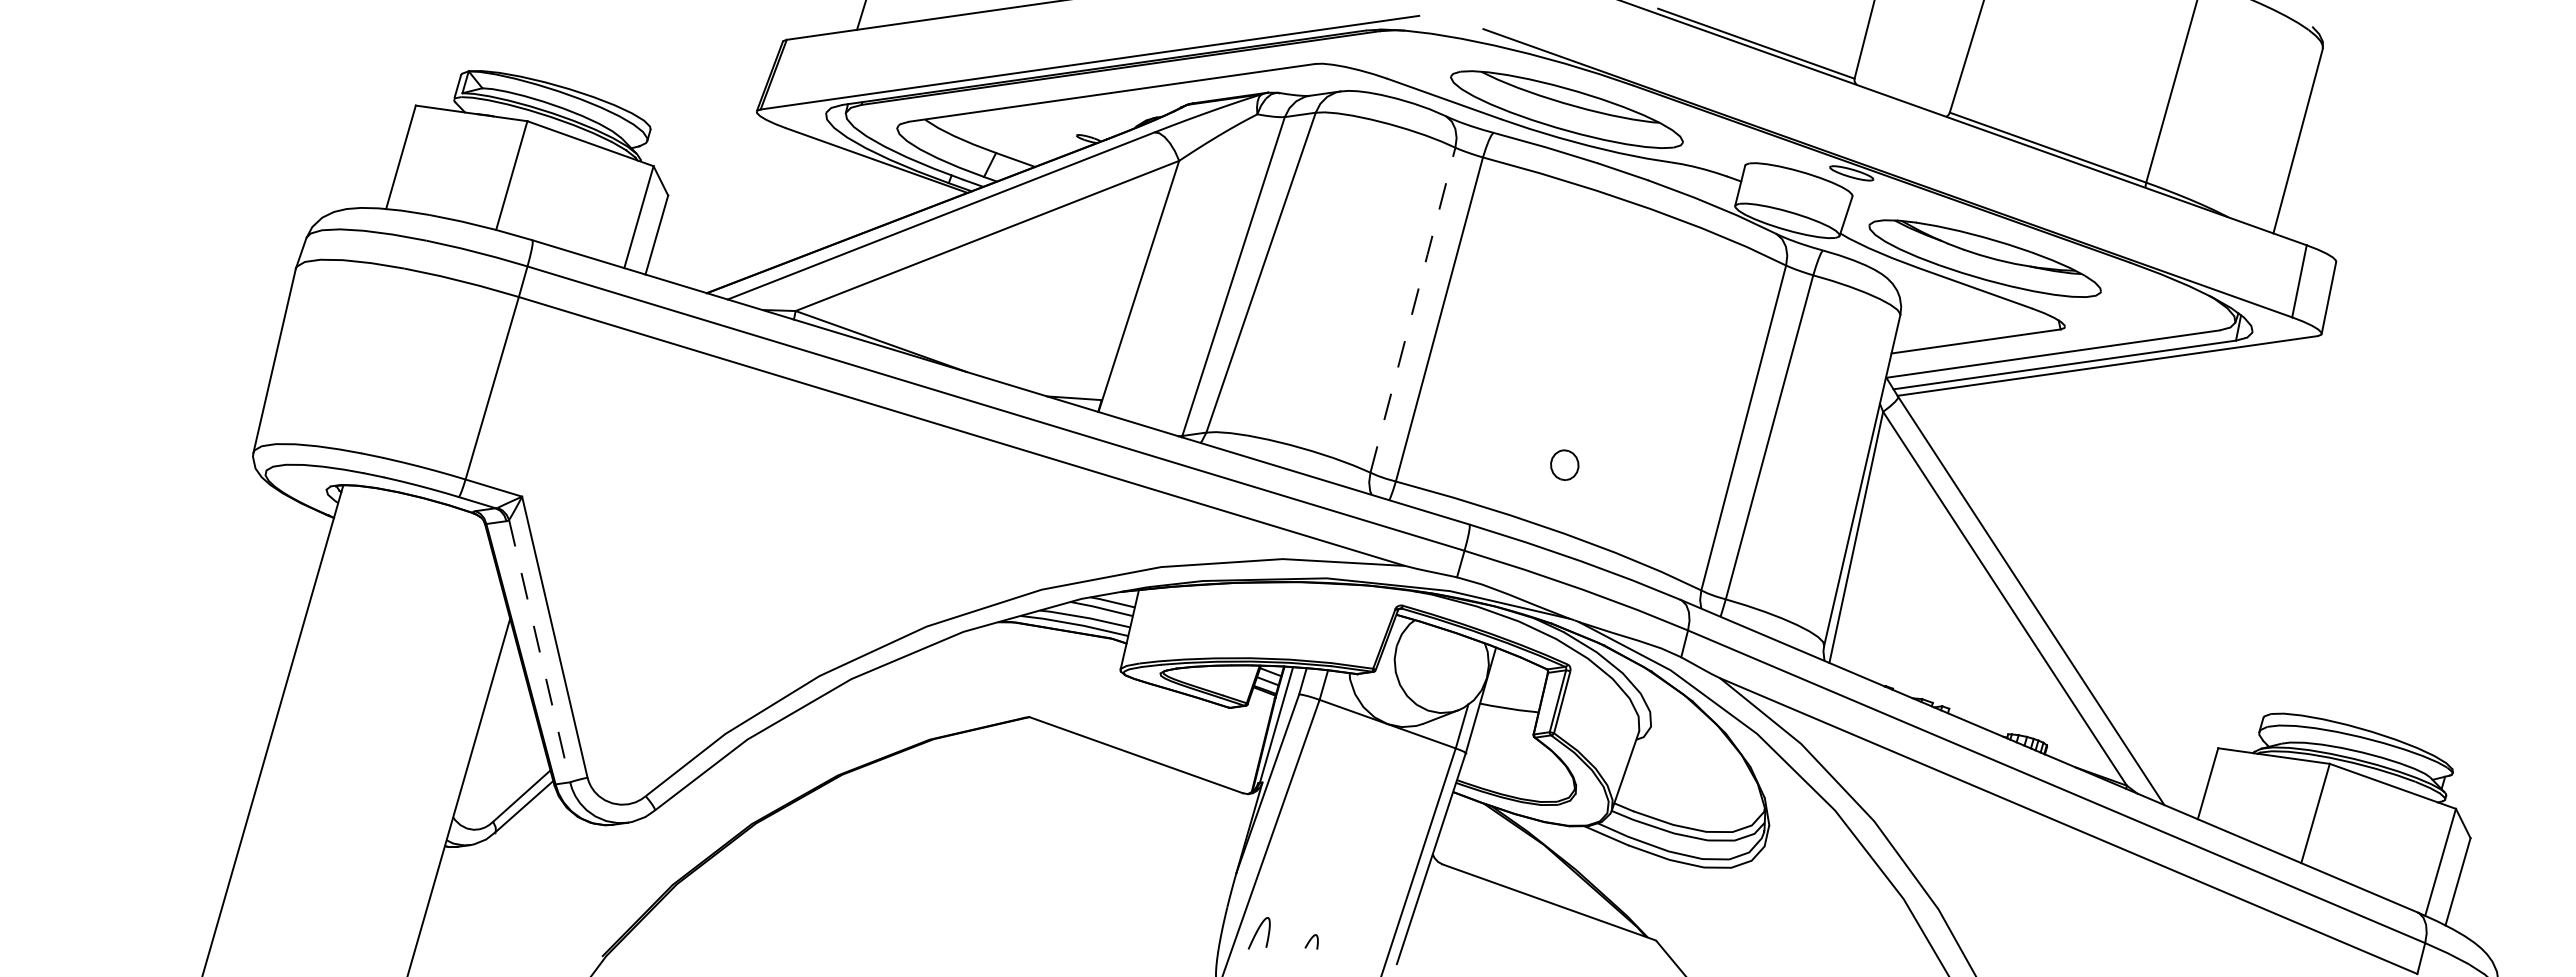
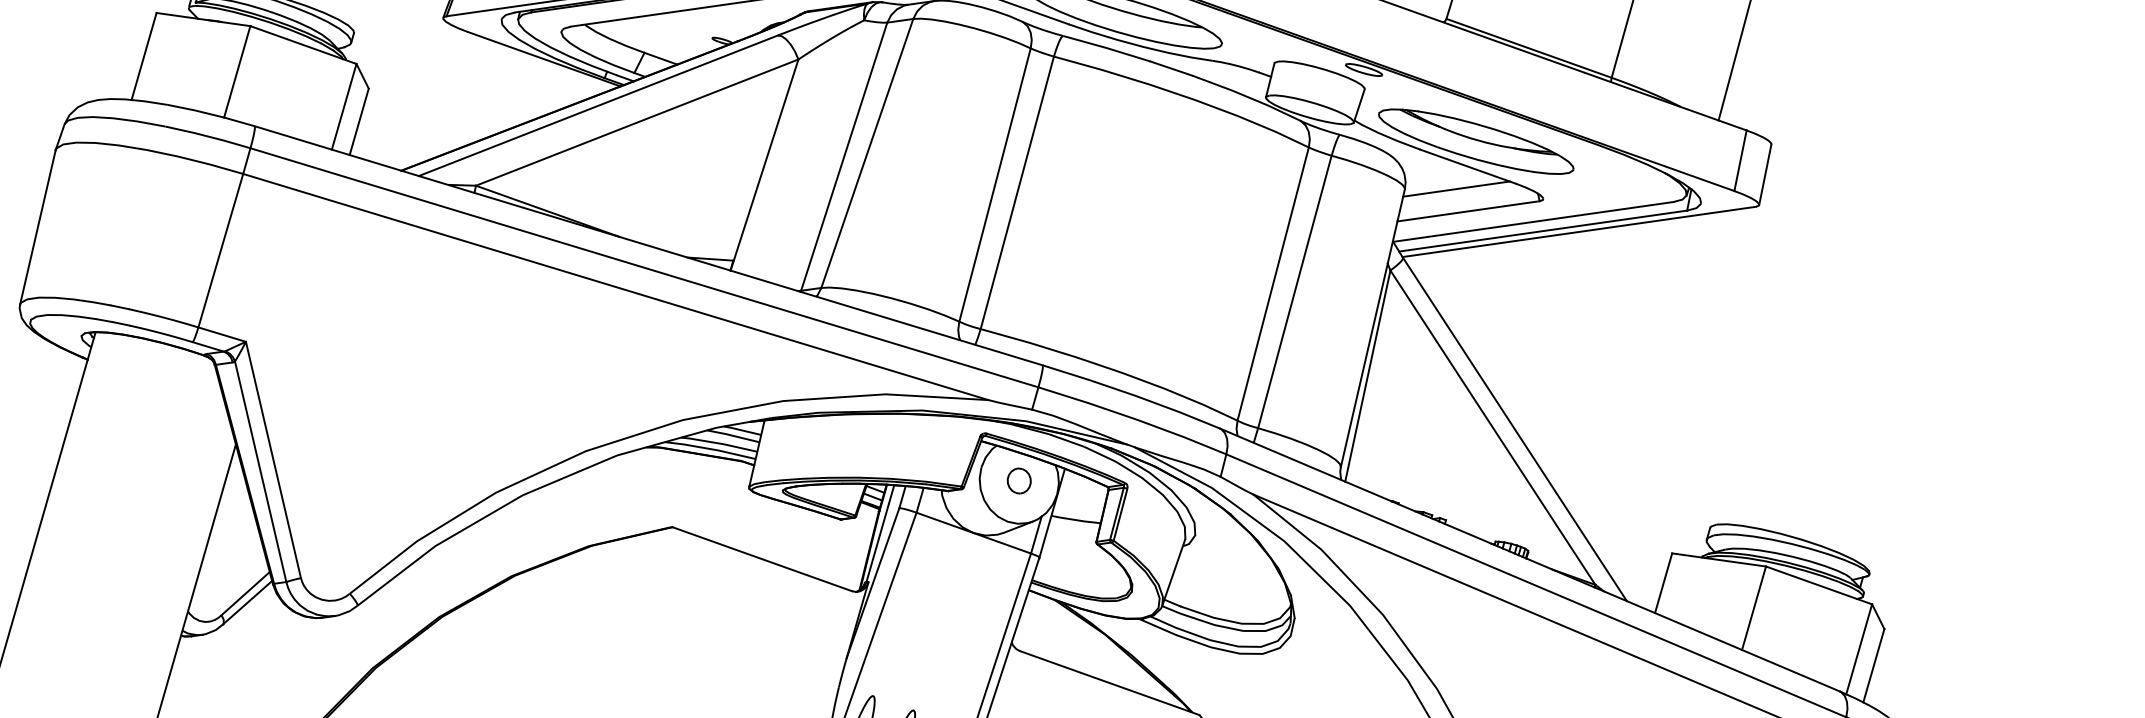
line: (1413, 309) -> (995, 184), dashed -> solid
line: (1961, 315) -> (1456, 189), added
part: (1564, 464) -> (1019, 480), moved
line: (539, 651) -> (260, 472), dashed -> solid

